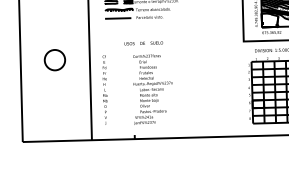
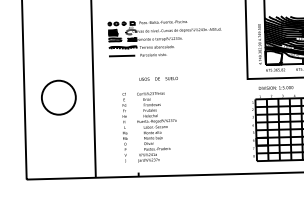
text: (143, 42) -> (158, 78), moved
circle: (54, 59) -> (58, 97), size x1.67
text: (104, 89) -> (124, 127), moved

